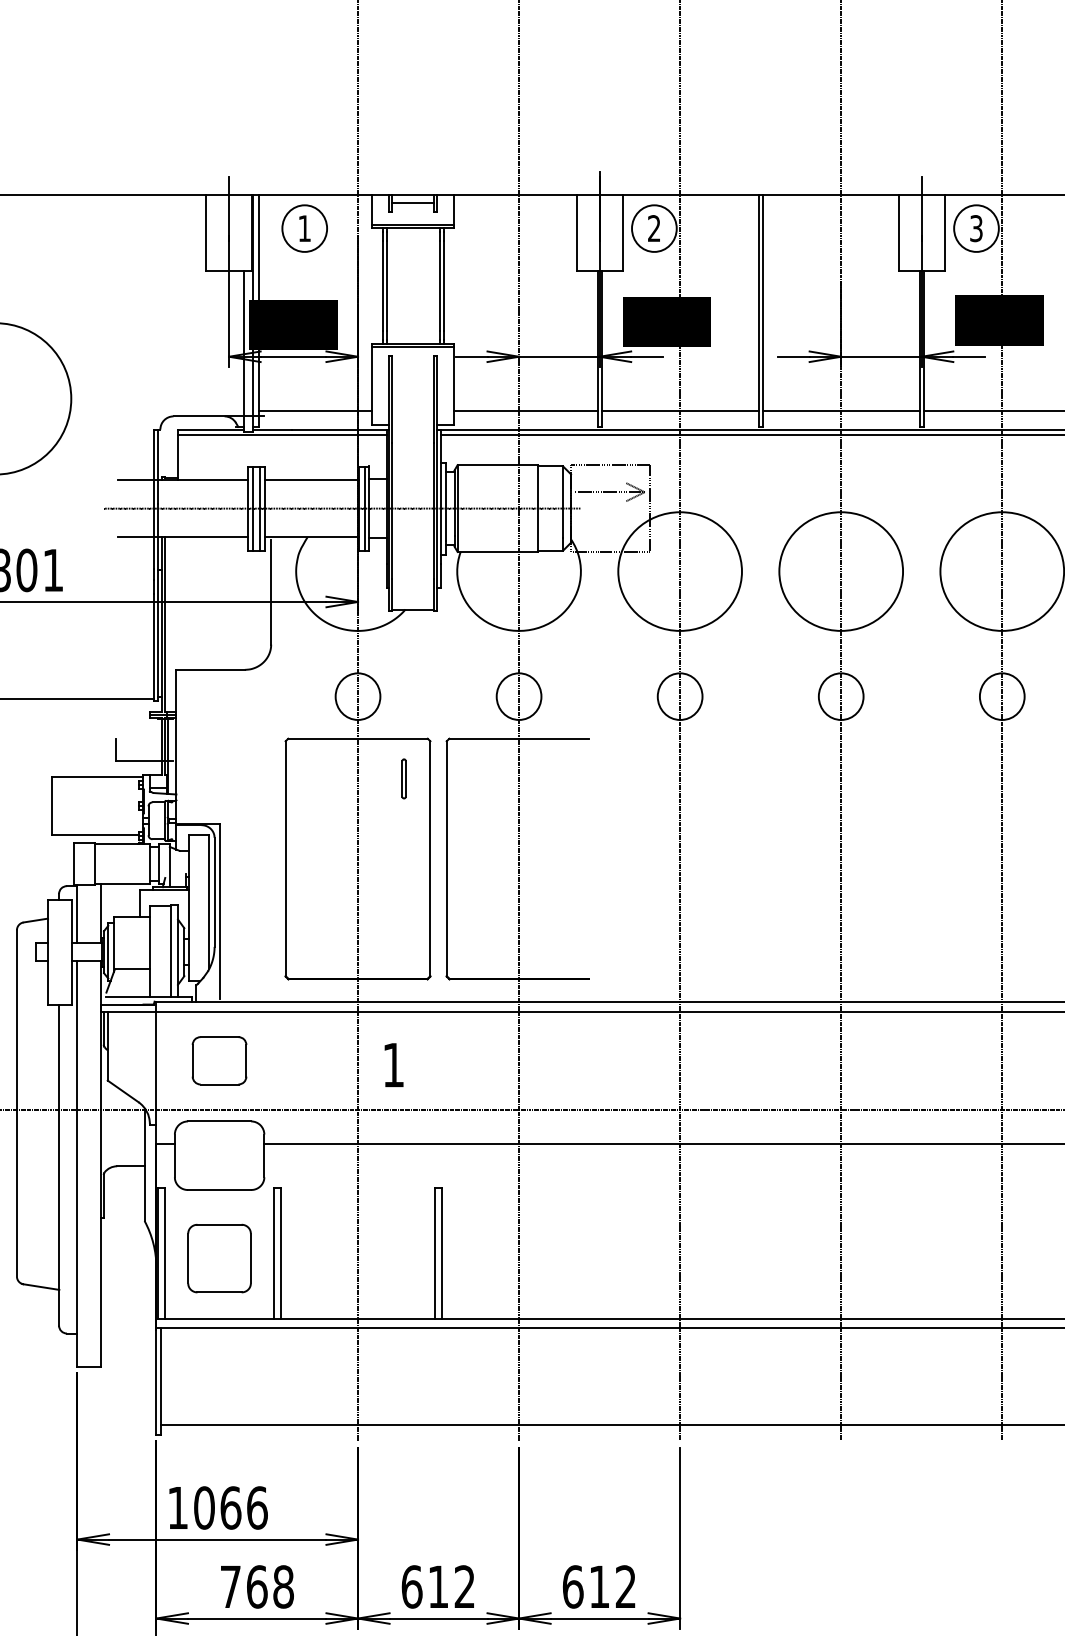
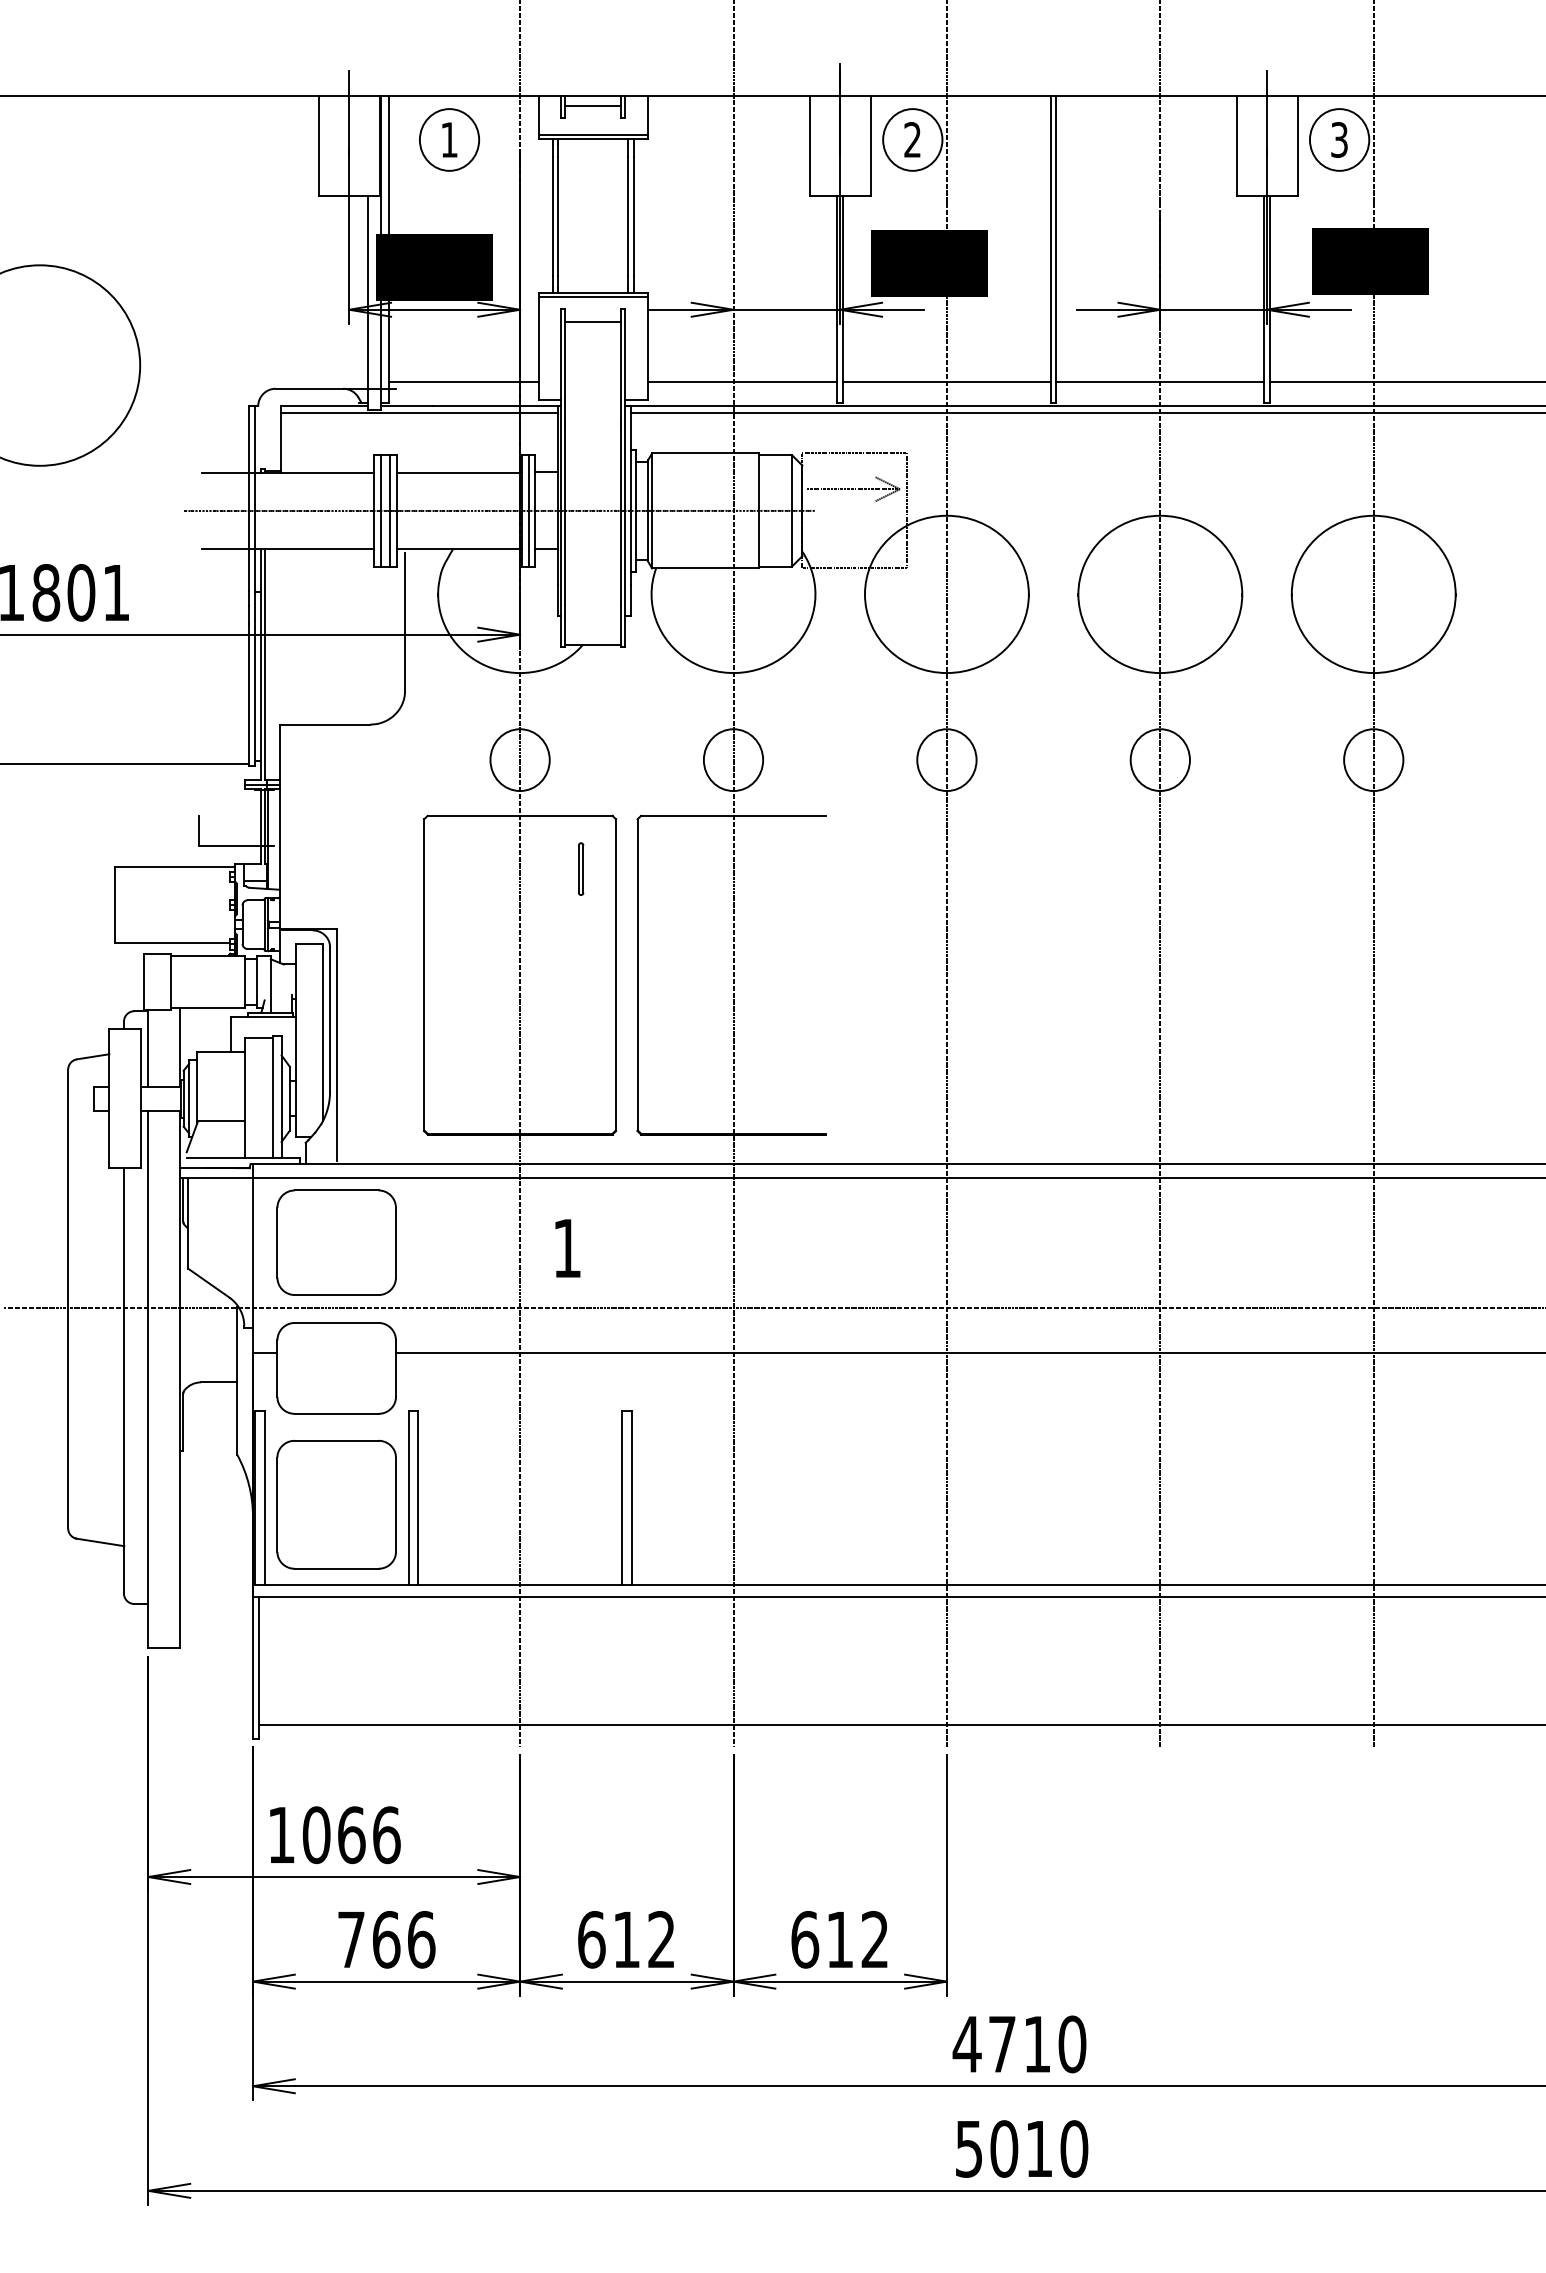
line: (412, 365) -> (592, 321), added
part: (219, 1060) -> (336, 1242), size x1.67
part: (219, 1258) -> (336, 1504), size x1.43
text: (283, 1586) -> (421, 1939), 768 -> 766

